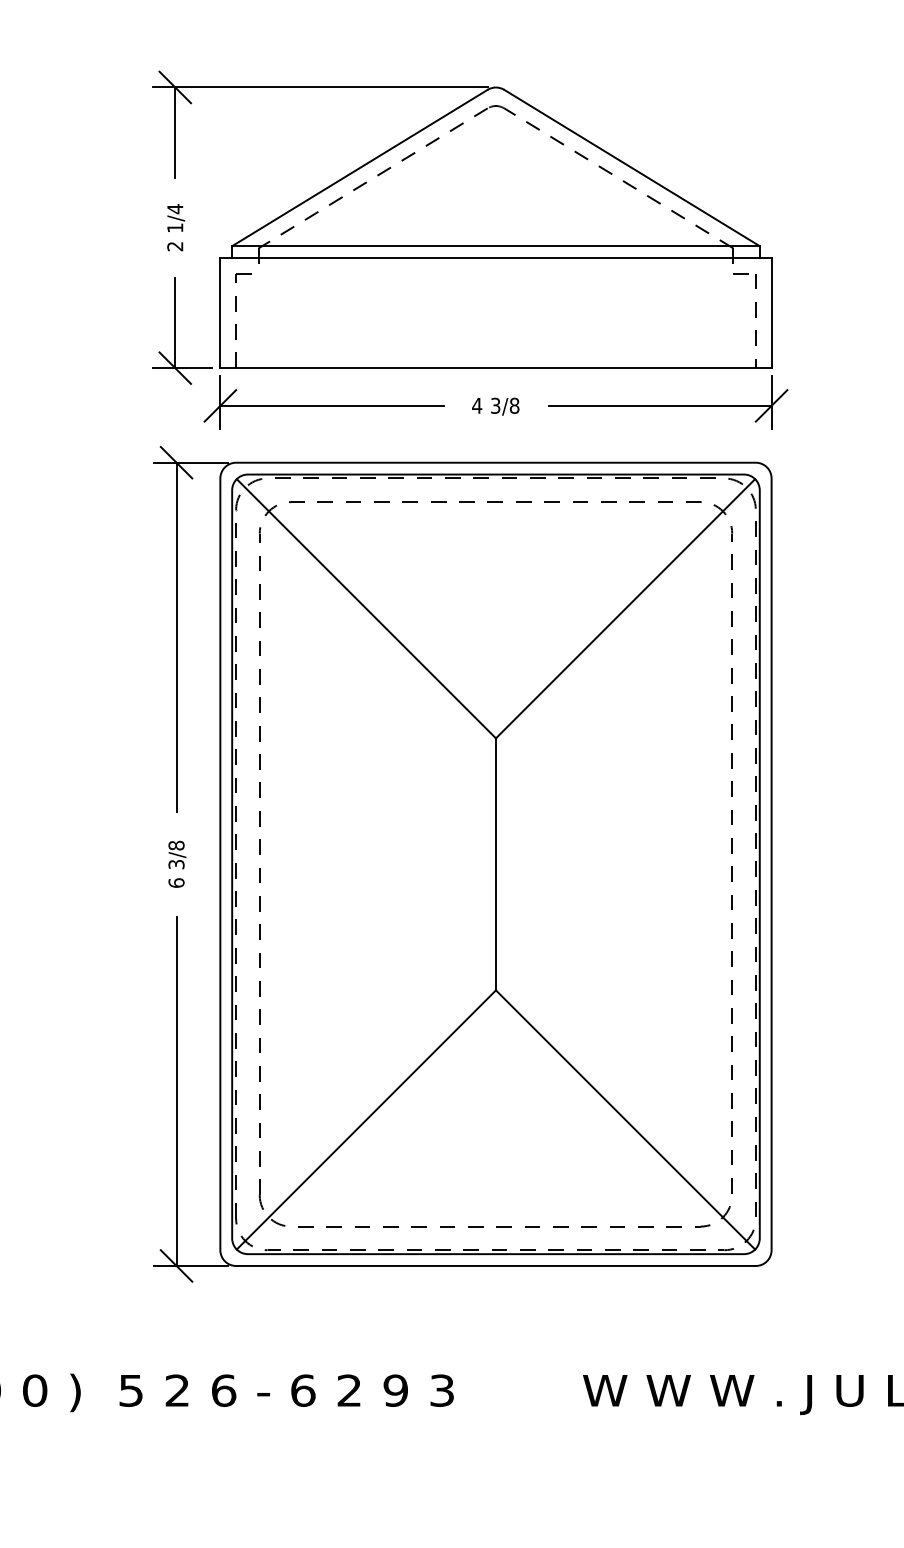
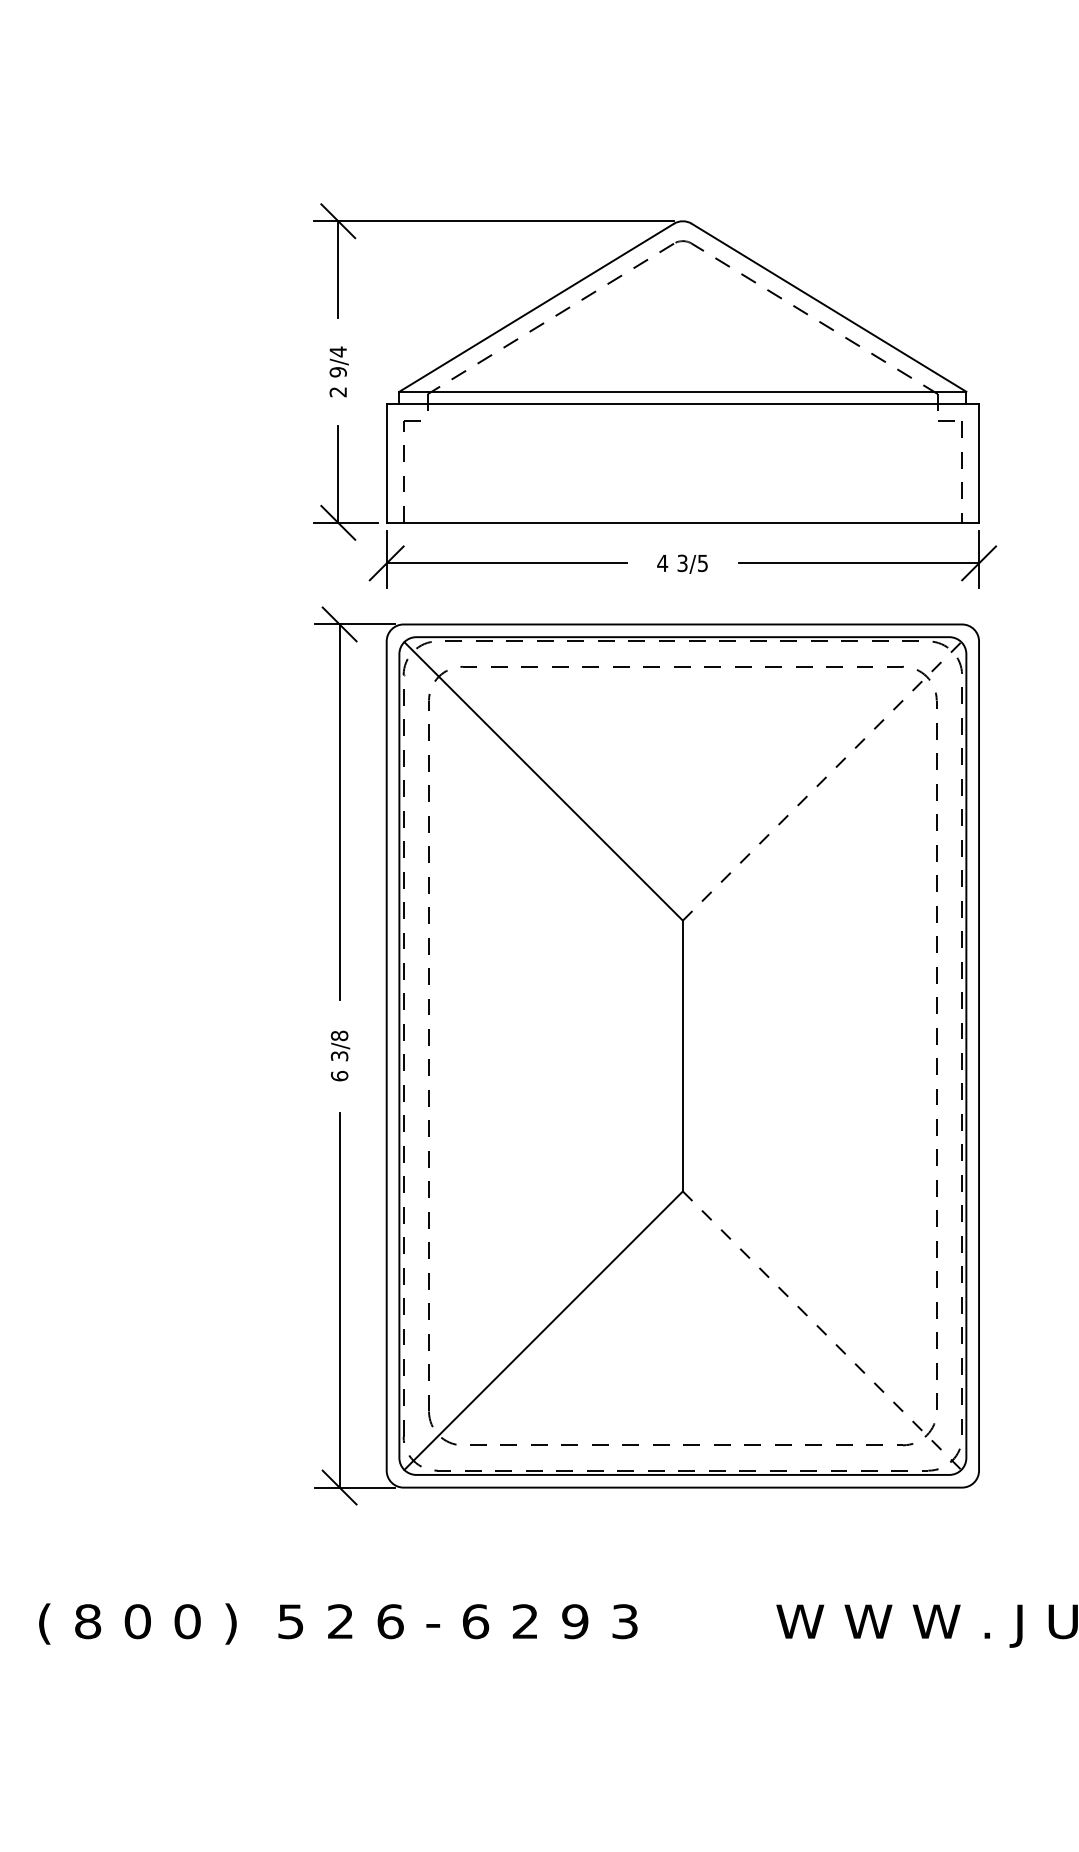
text: (174, 228) -> (337, 372), 1/4 -> 9/4
text: (514, 405) -> (702, 563), 3/8 -> 3/5
line: (625, 608) -> (822, 781), solid -> dashed
line: (625, 1119) -> (822, 1330), solid -> dashed

